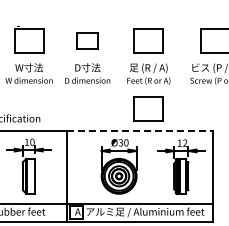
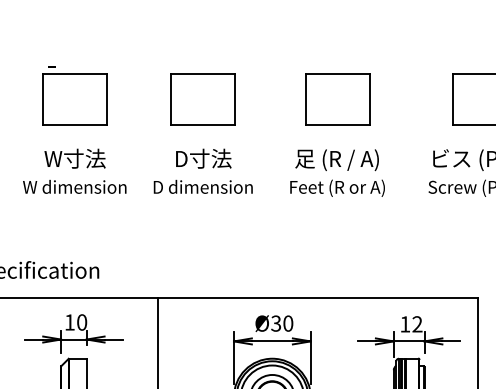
part: (87, 40) -> (202, 98), size x1.43
part: (148, 108) -> (336, 248), removed
line: (139, 131) -> (317, 298), dashed -> solid

